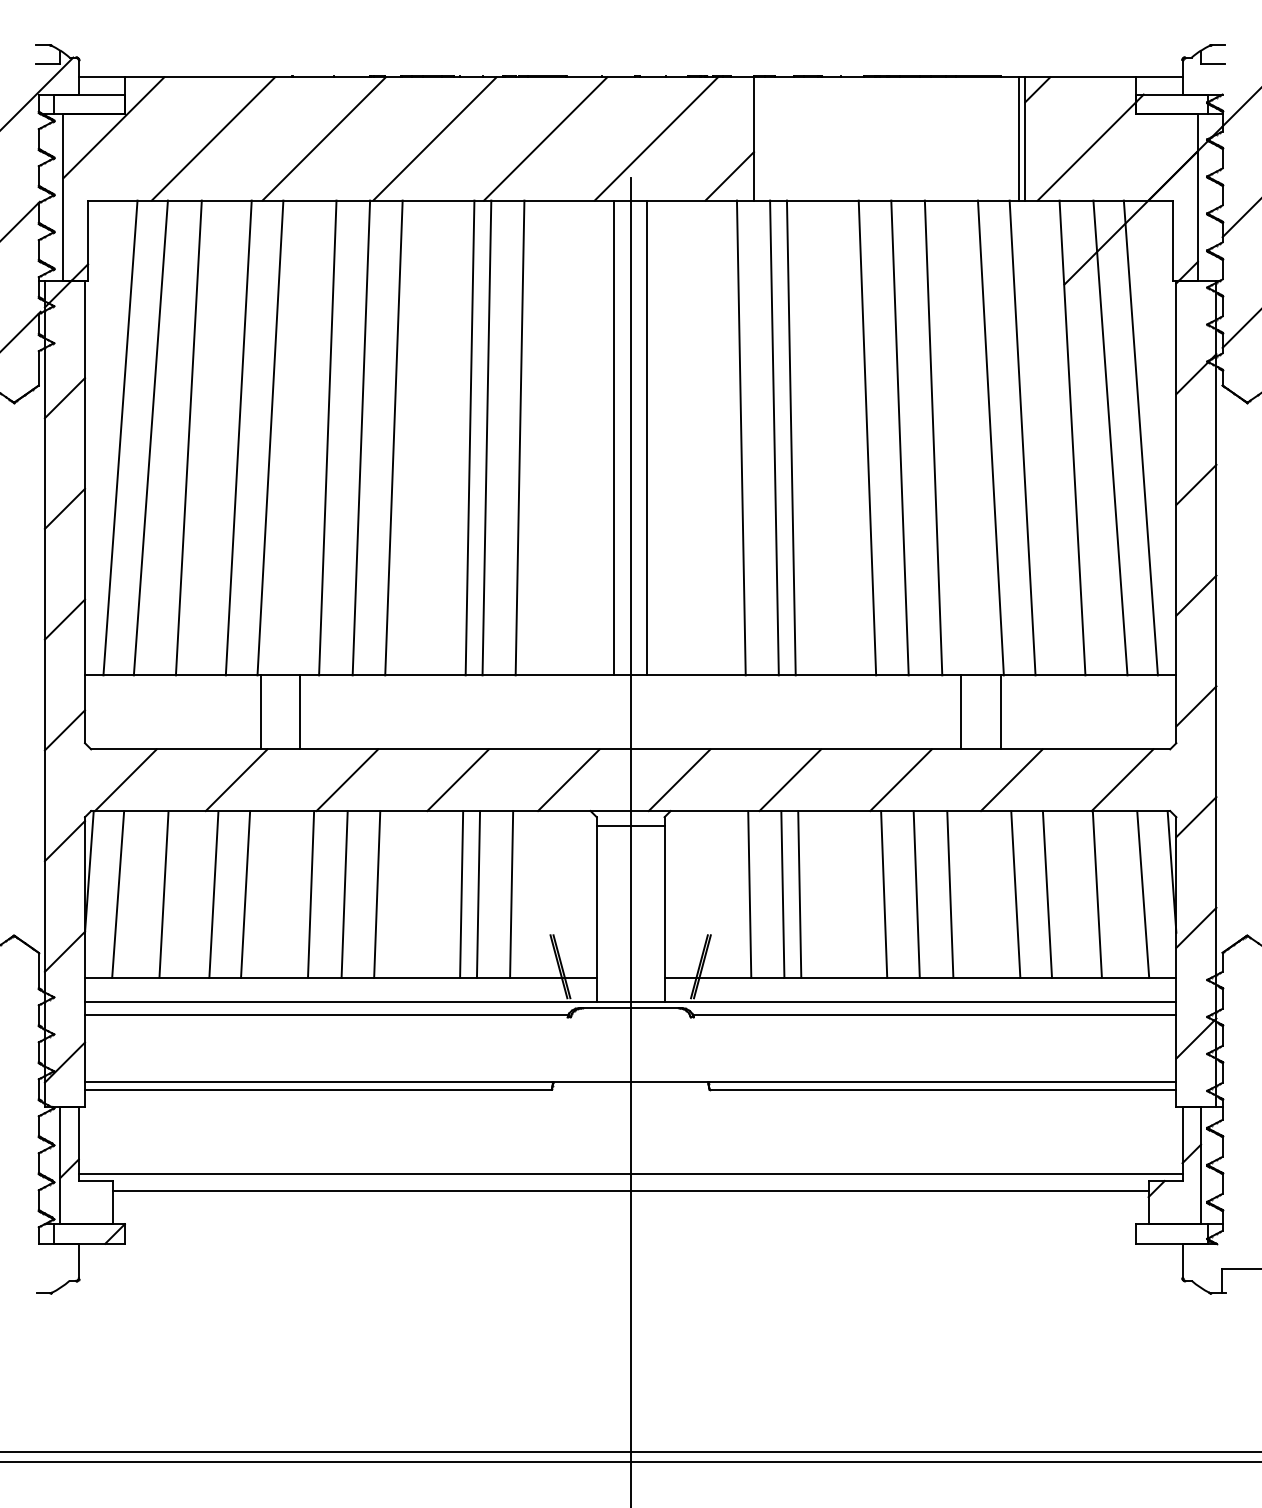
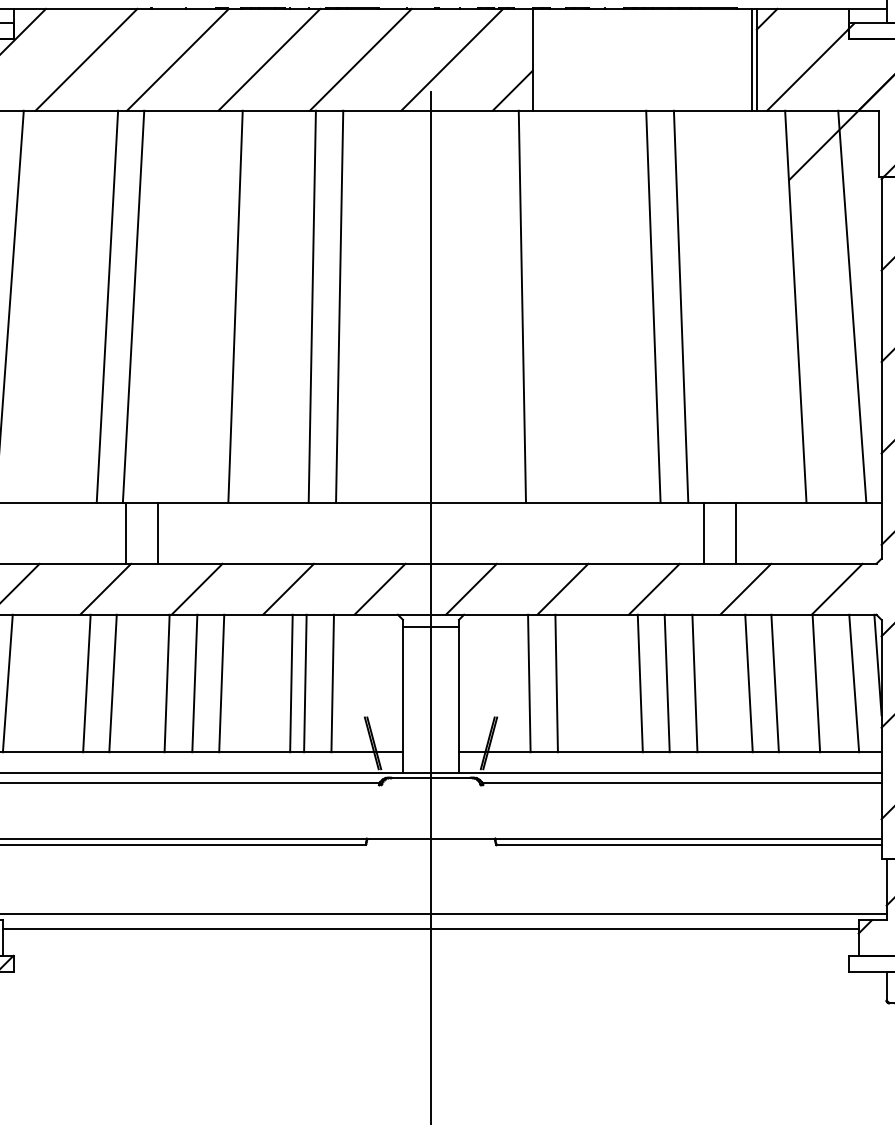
line: (150, 437) -> (34, 306), removed
line: (188, 437) -> (65, 306), removed
line: (327, 437) -> (180, 306), removed
line: (361, 437) -> (208, 306), removed
line: (469, 437) -> (297, 306), removed
line: (614, 437) -> (417, 306), removed
line: (647, 437) -> (444, 306), removed
line: (774, 437) -> (549, 306), removed
line: (790, 437) -> (562, 306), removed
line: (867, 437) -> (626, 306), removed
line: (990, 437) -> (728, 306), removed
line: (1022, 437) -> (754, 306), removed
line: (1110, 437) -> (827, 306), removed
line: (163, 894) -> (45, 683), removed
line: (799, 894) -> (570, 683), removed

